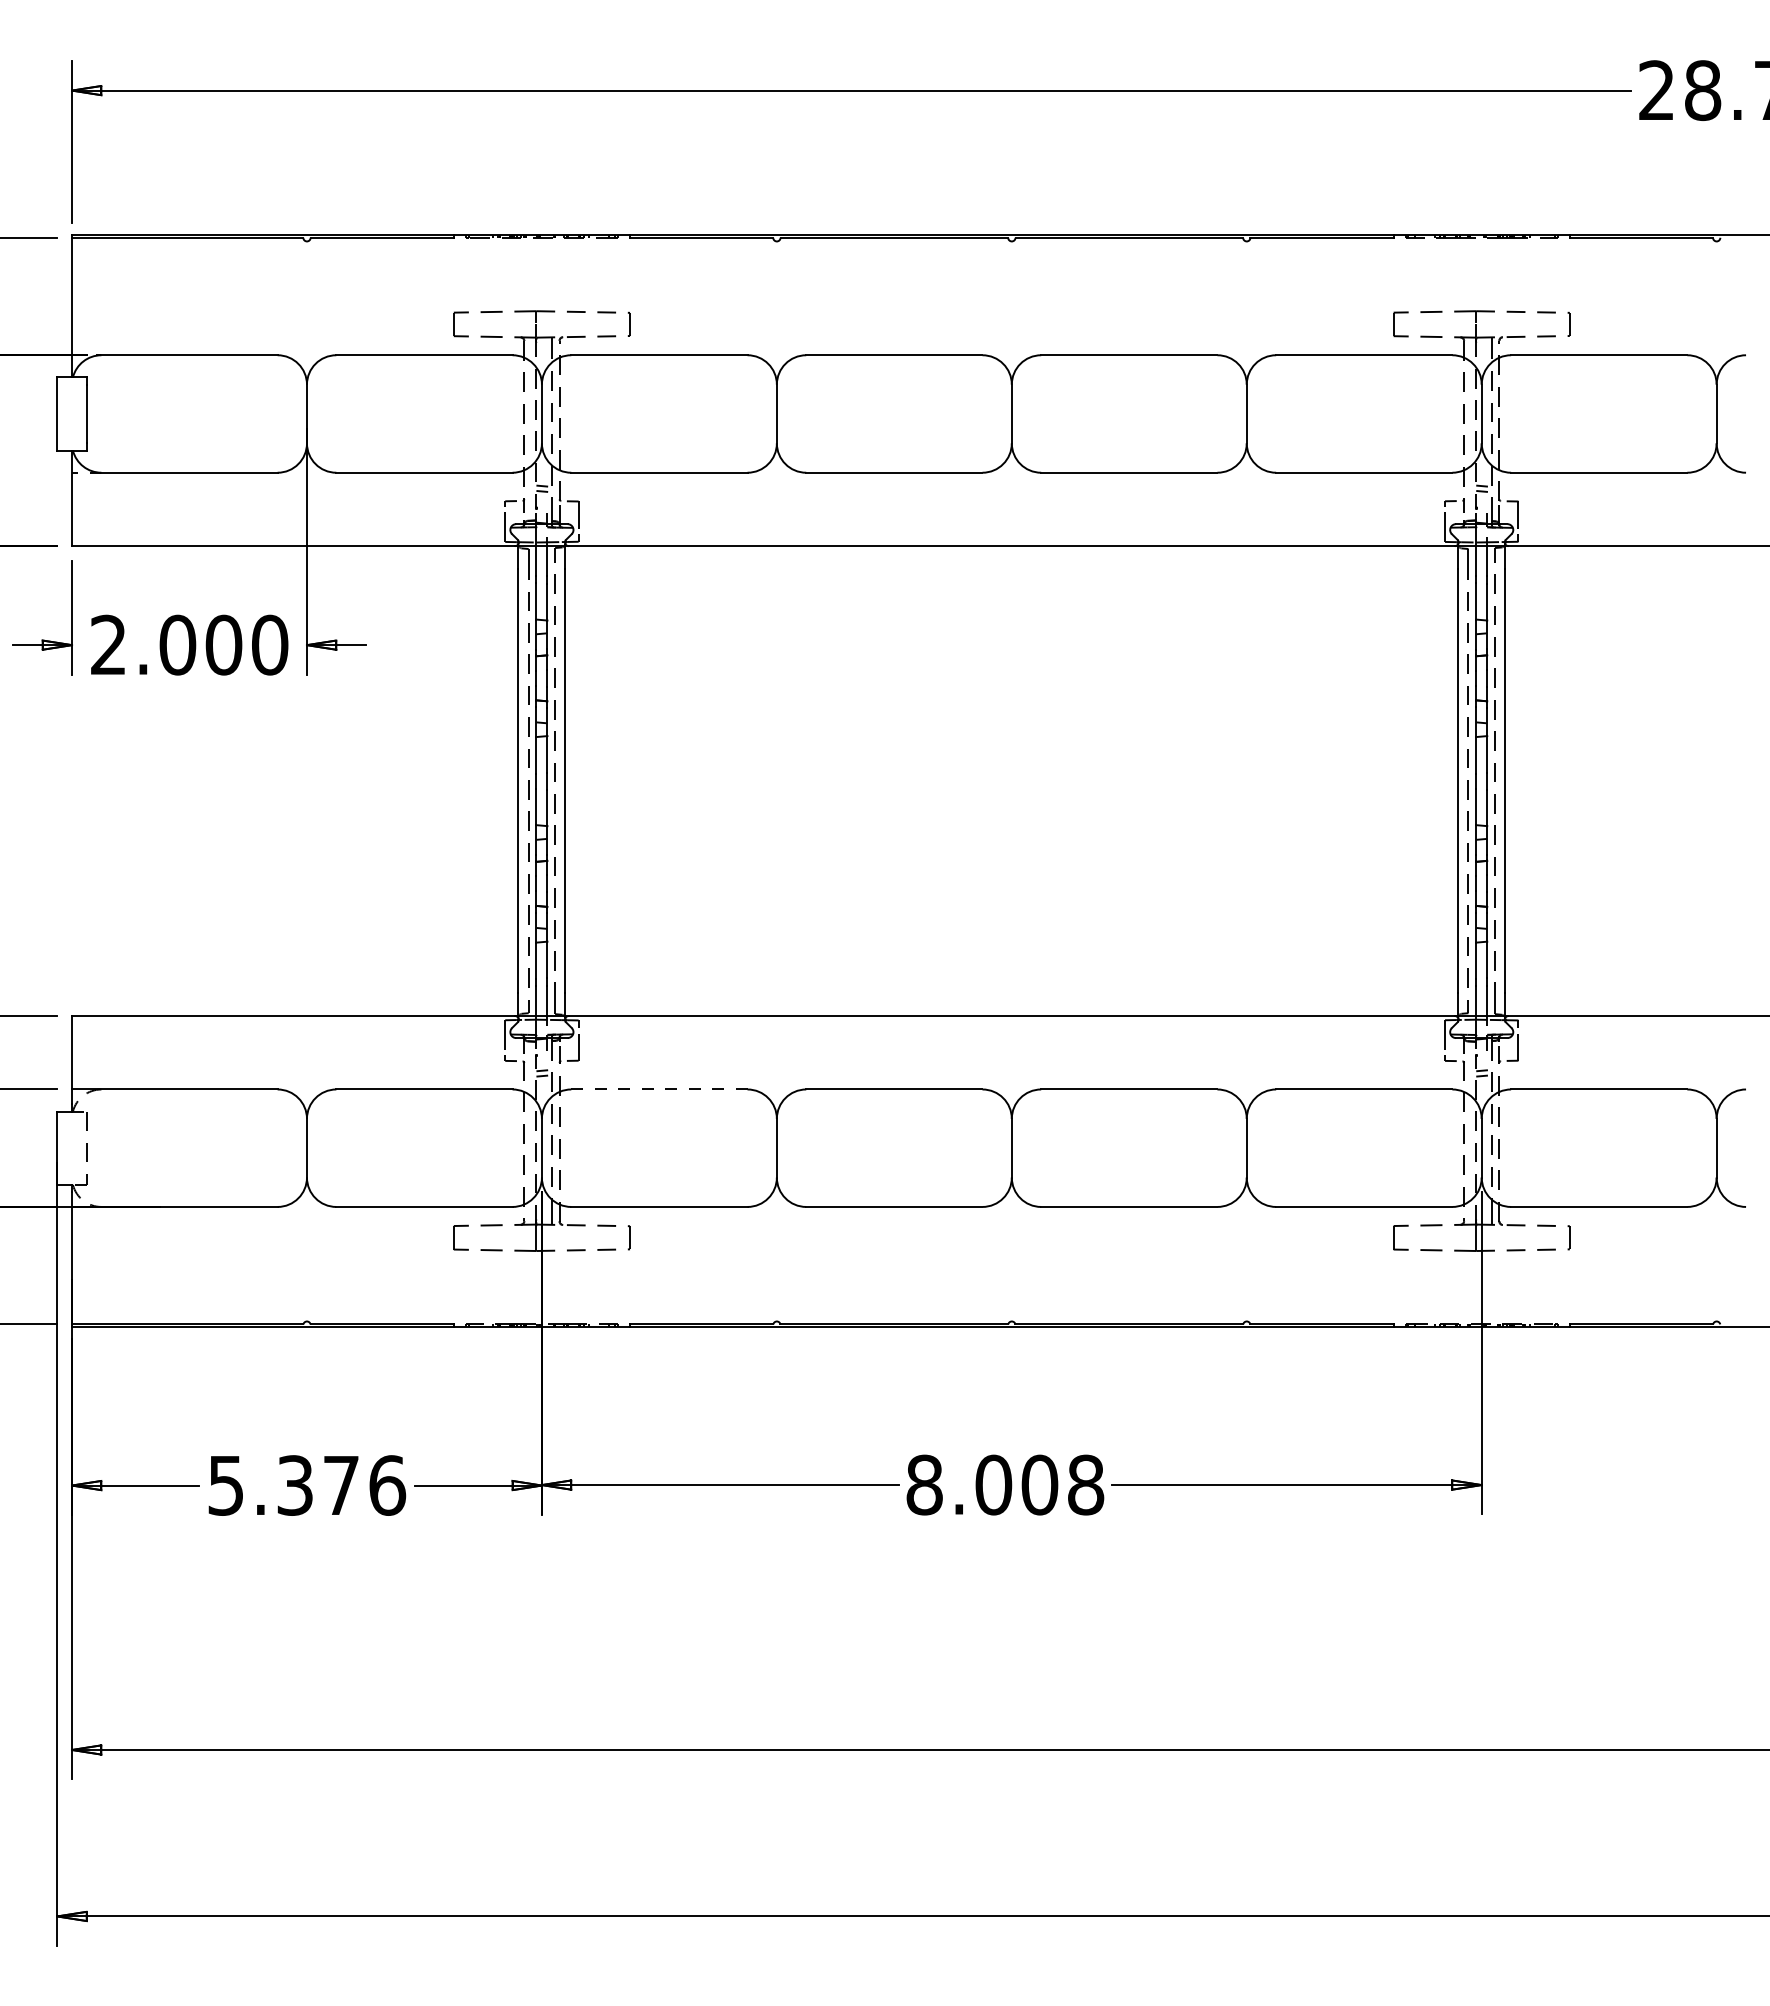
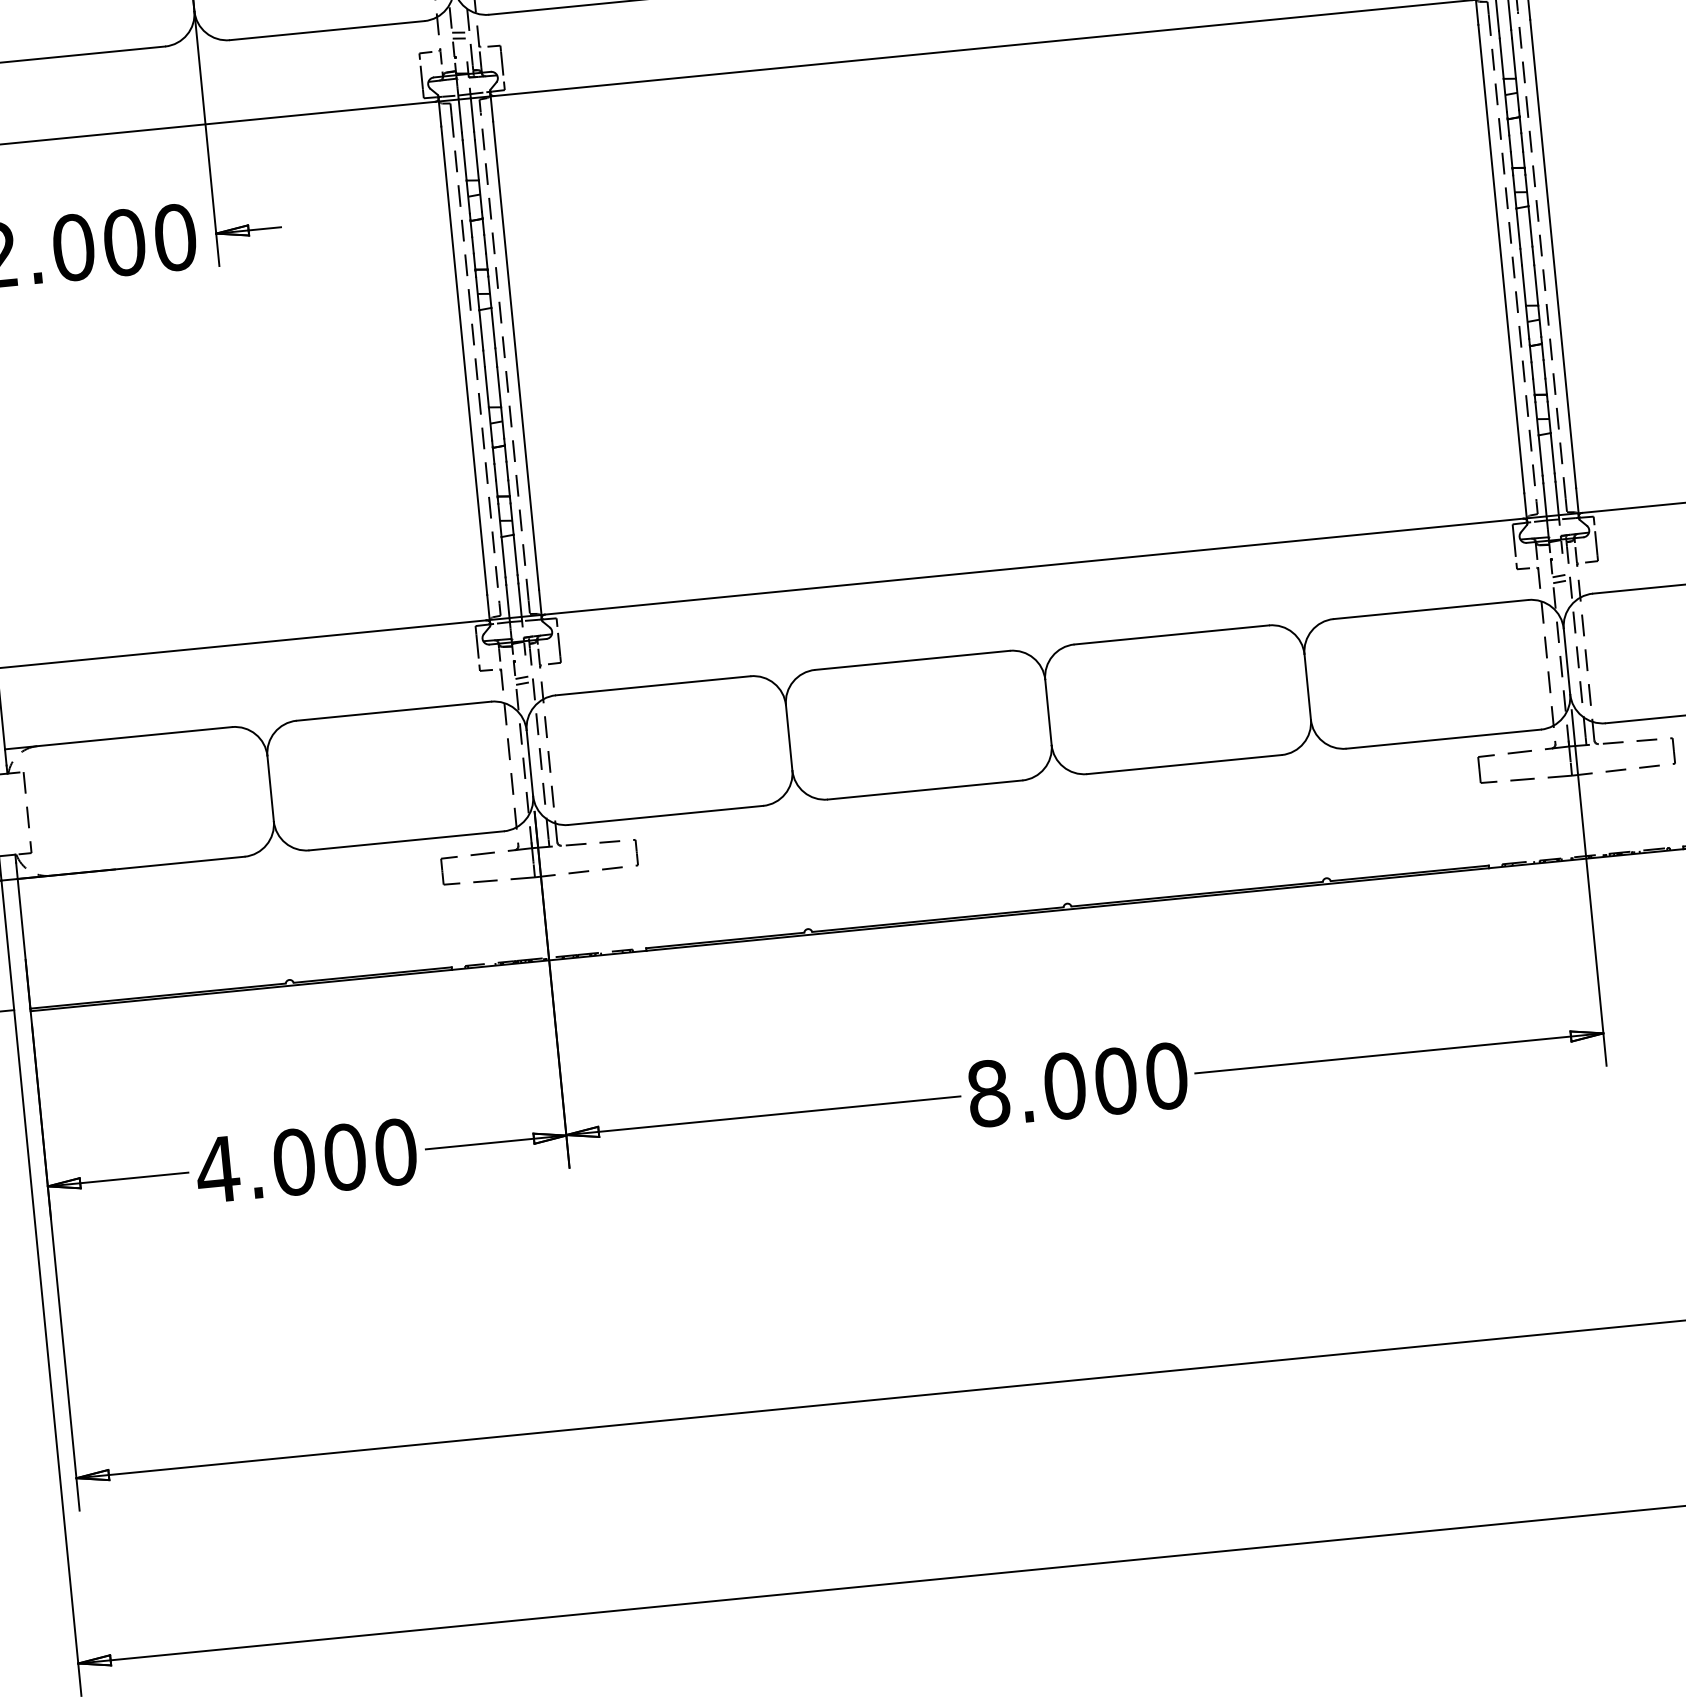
line: (659, 1089) -> (653, 685), dashed -> solid
text: (306, 1485) -> (306, 1160), 5.376 -> 4.000
text: (1085, 1485) -> (1166, 1076), 8.008 -> 8.000

